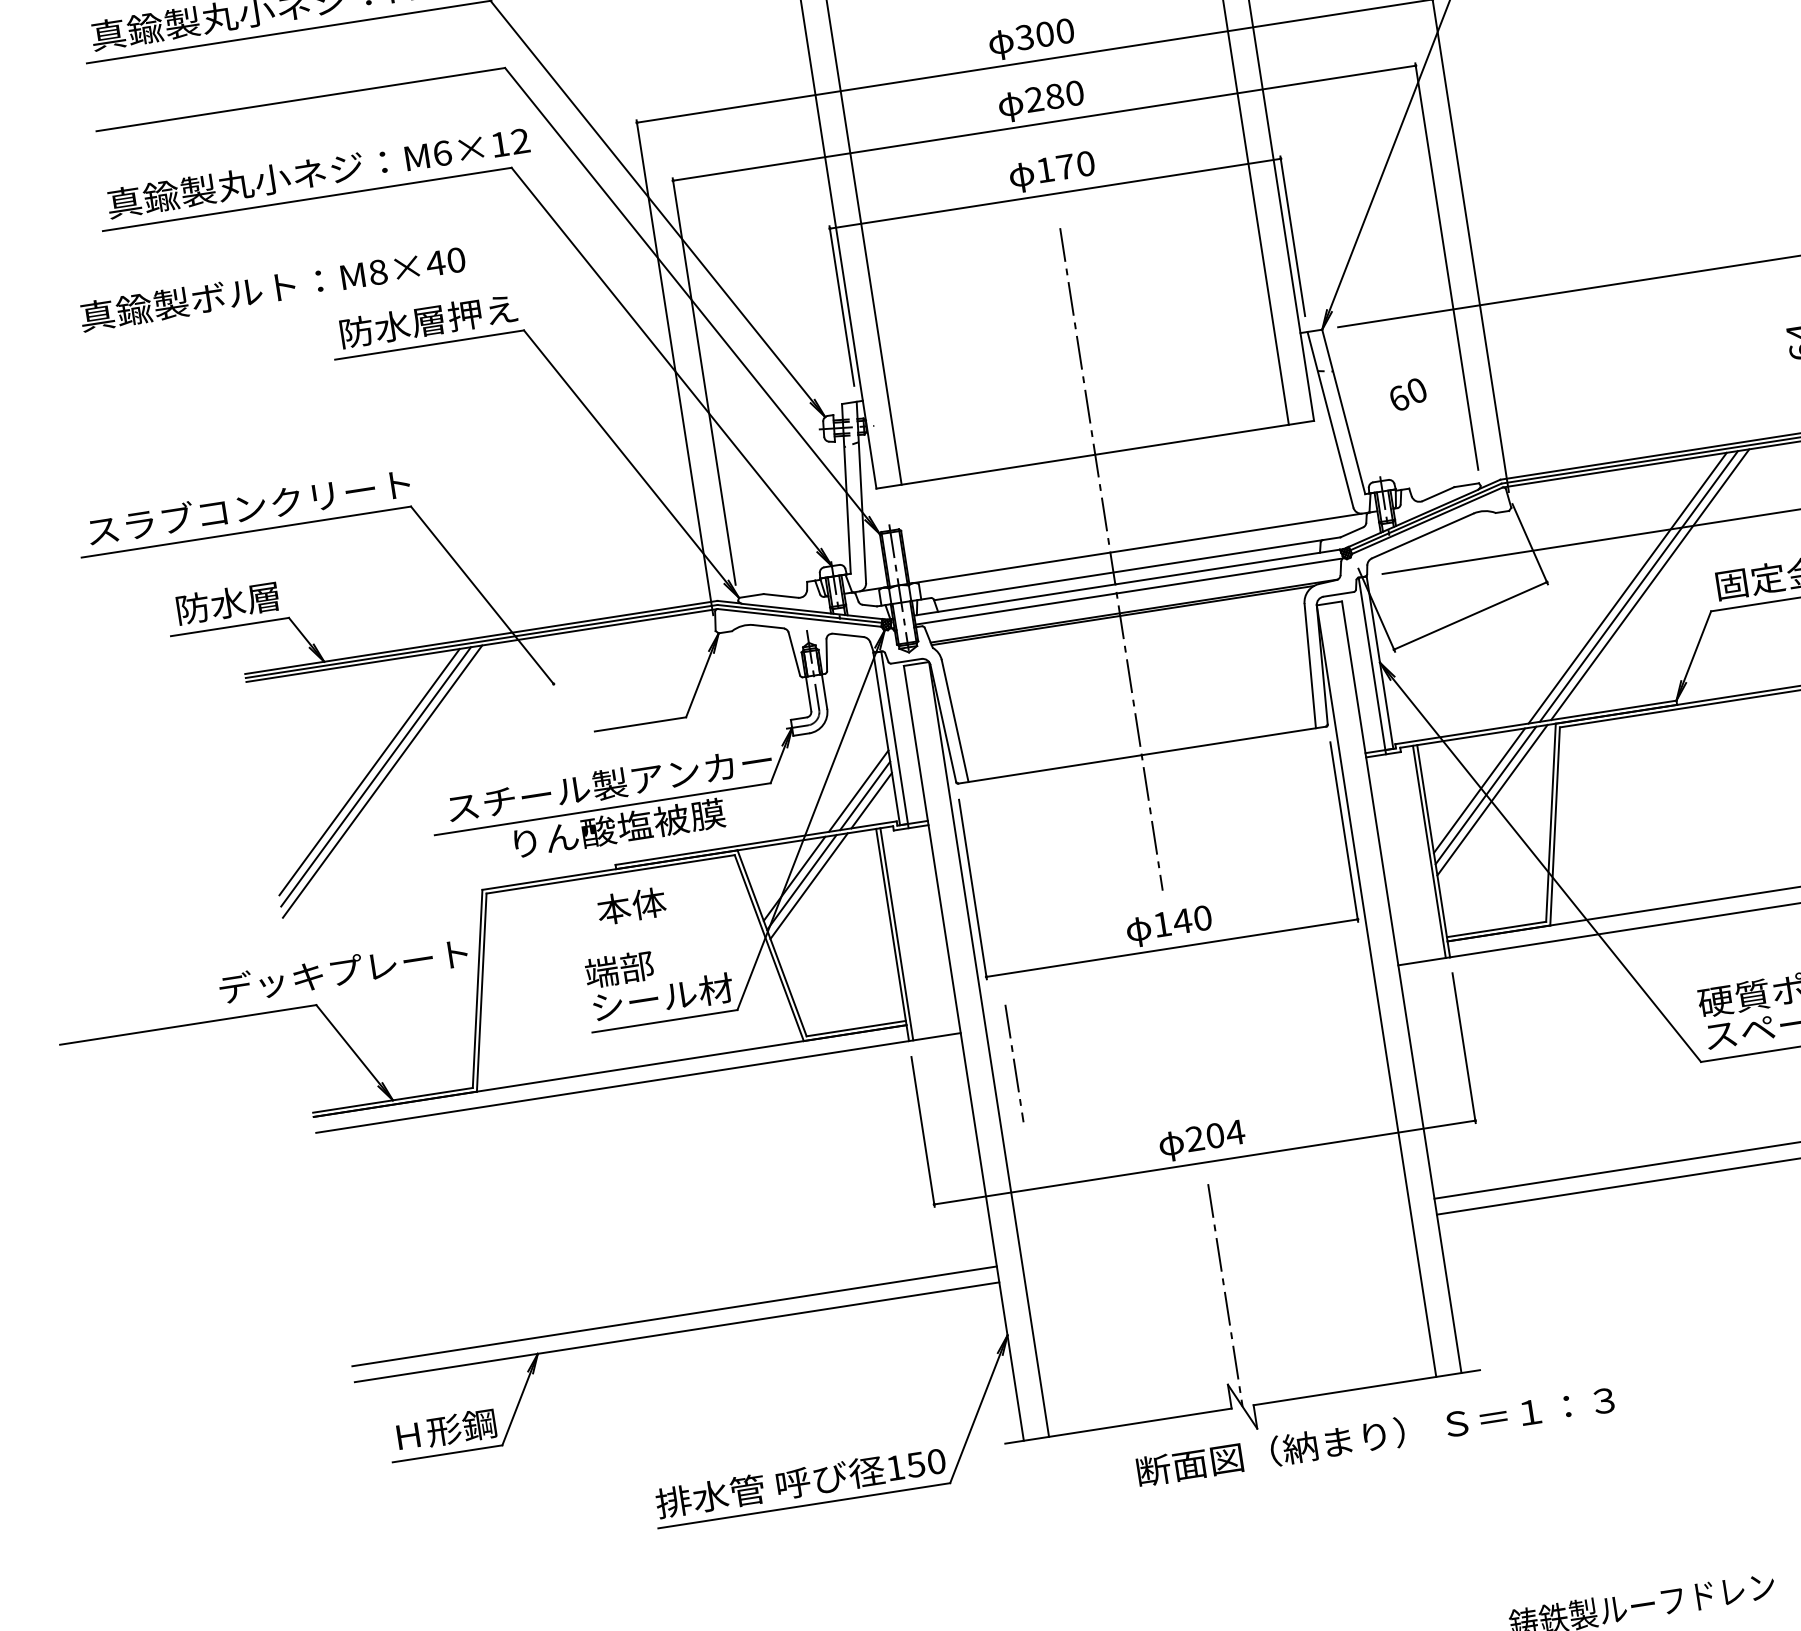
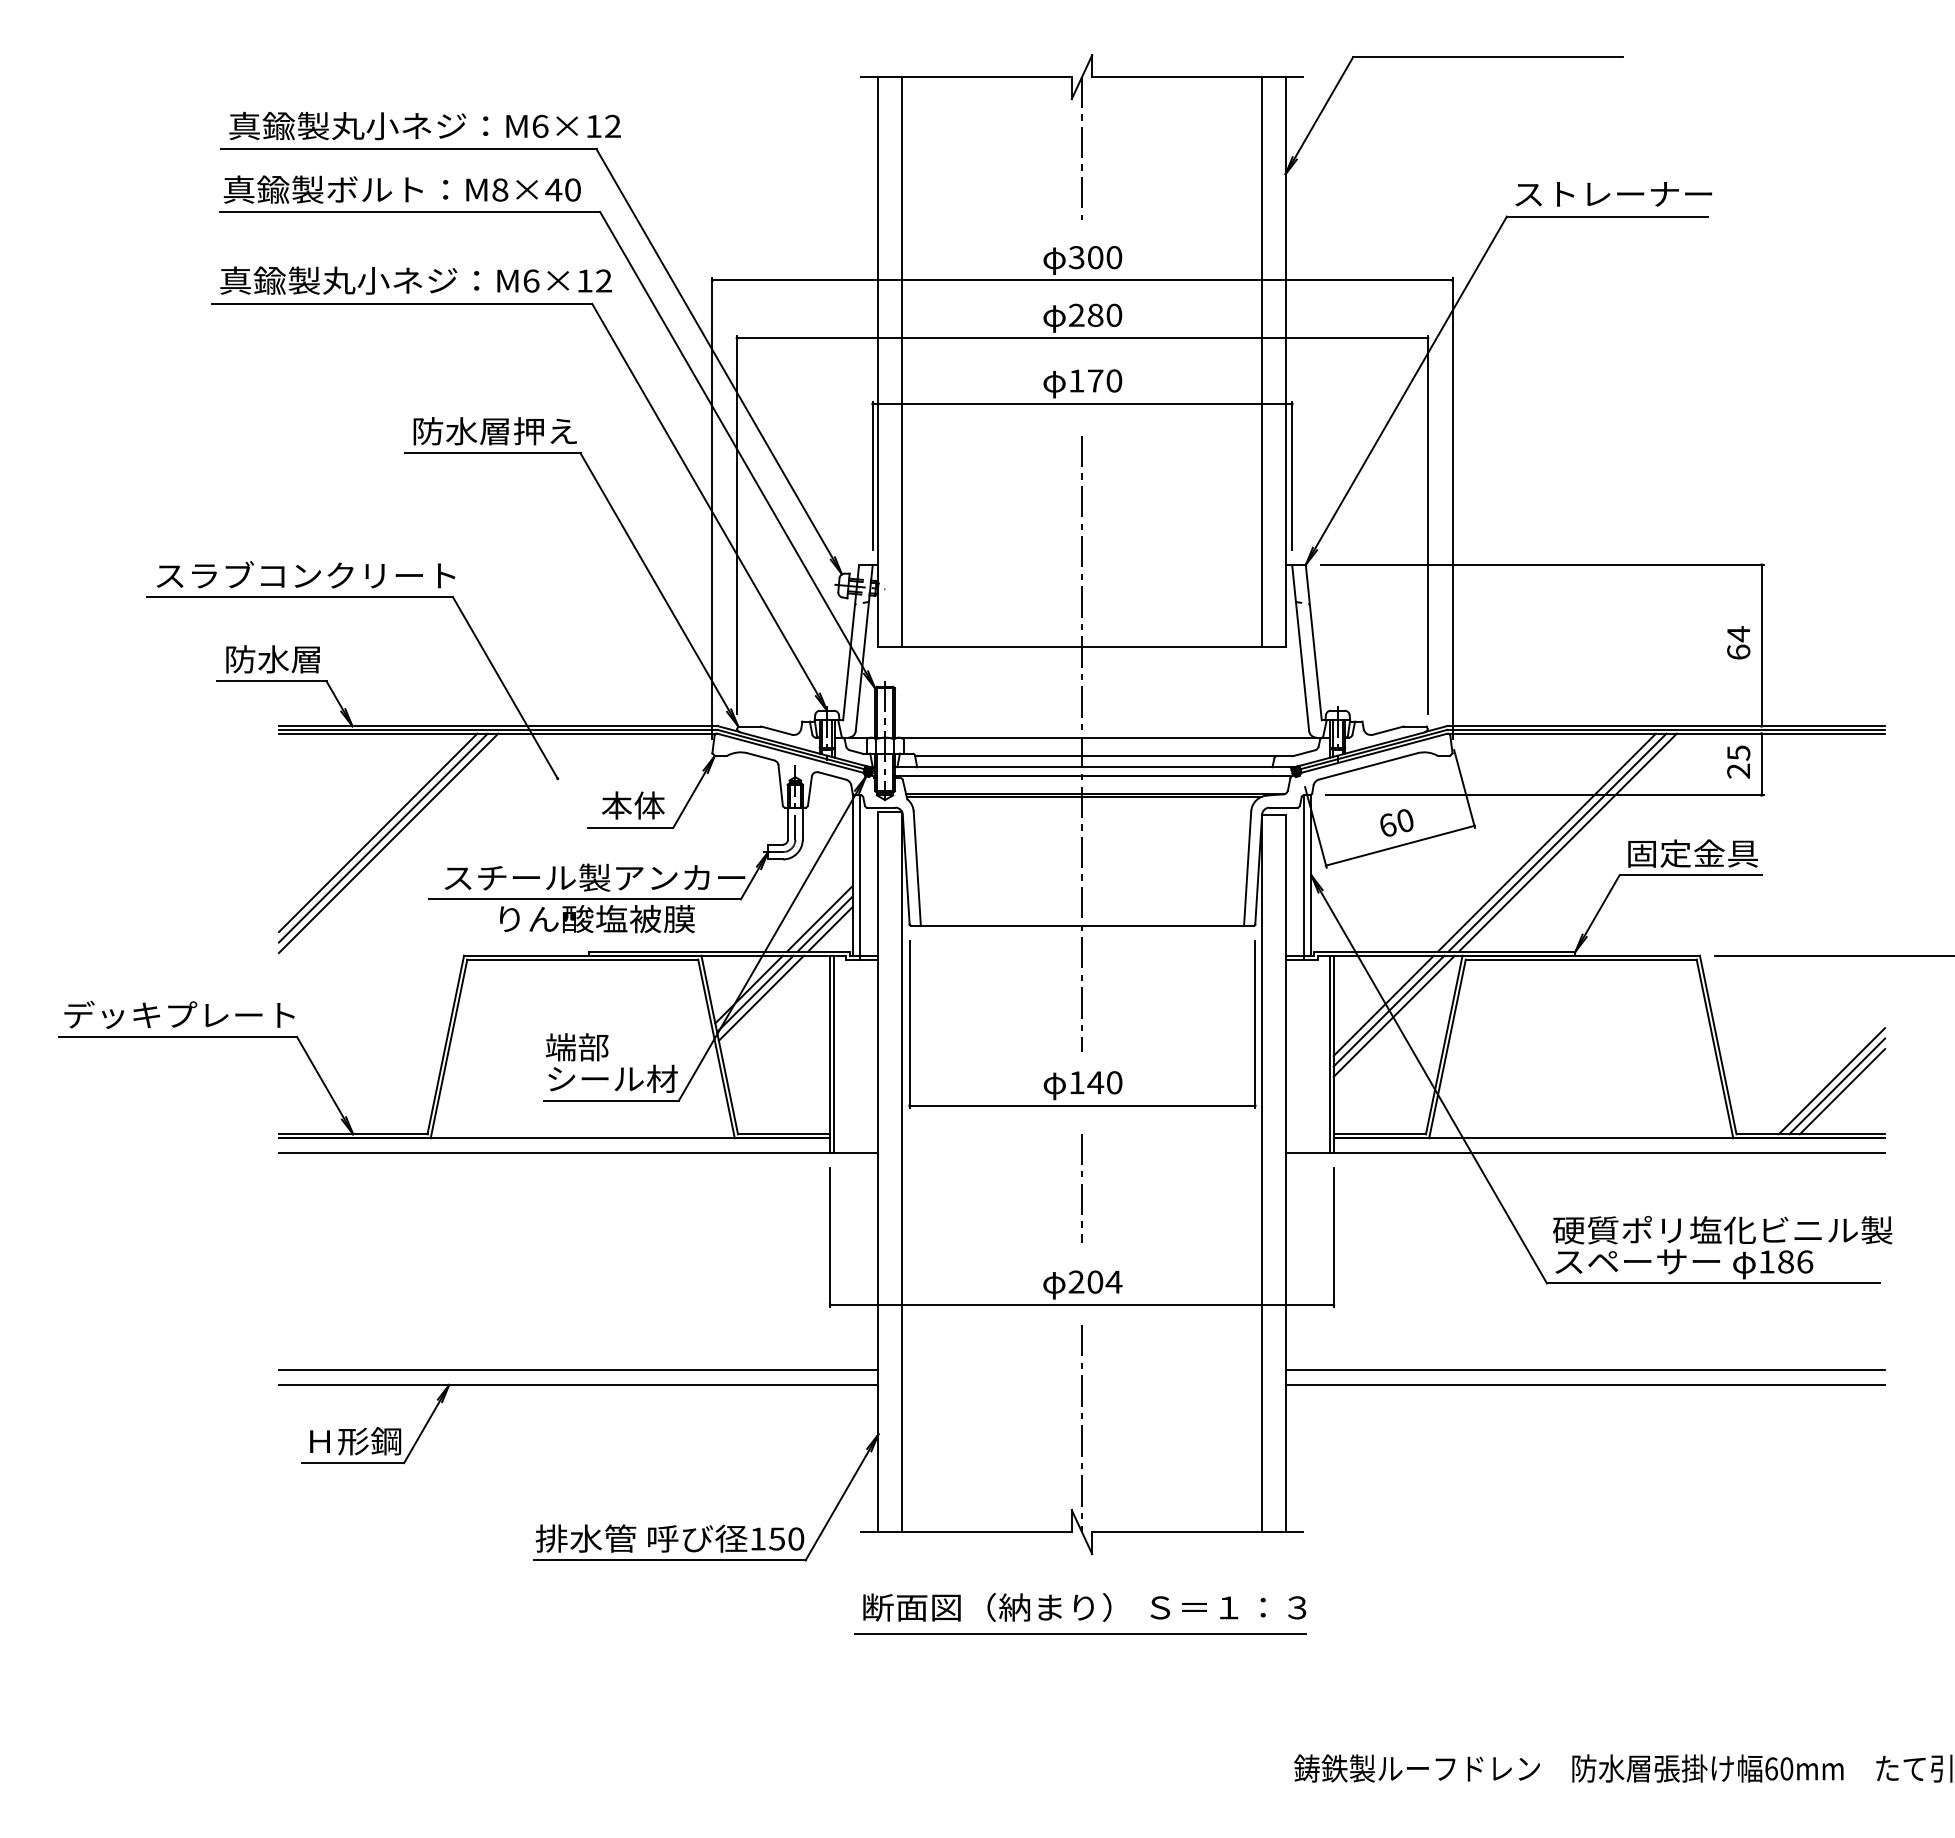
text: (271, 288) -> (401, 189), moved
text: (1407, 394) -> (1396, 822), moved
text: (631, 906) -> (633, 805), moved
text: (343, 970) -> (179, 1014), moved
line: (1013, 1063) -> (1081, 1188), moved
text: (1375, 1436) -> (1084, 1607), moved
line: (1258, 1517) -> (1080, 1634), added

